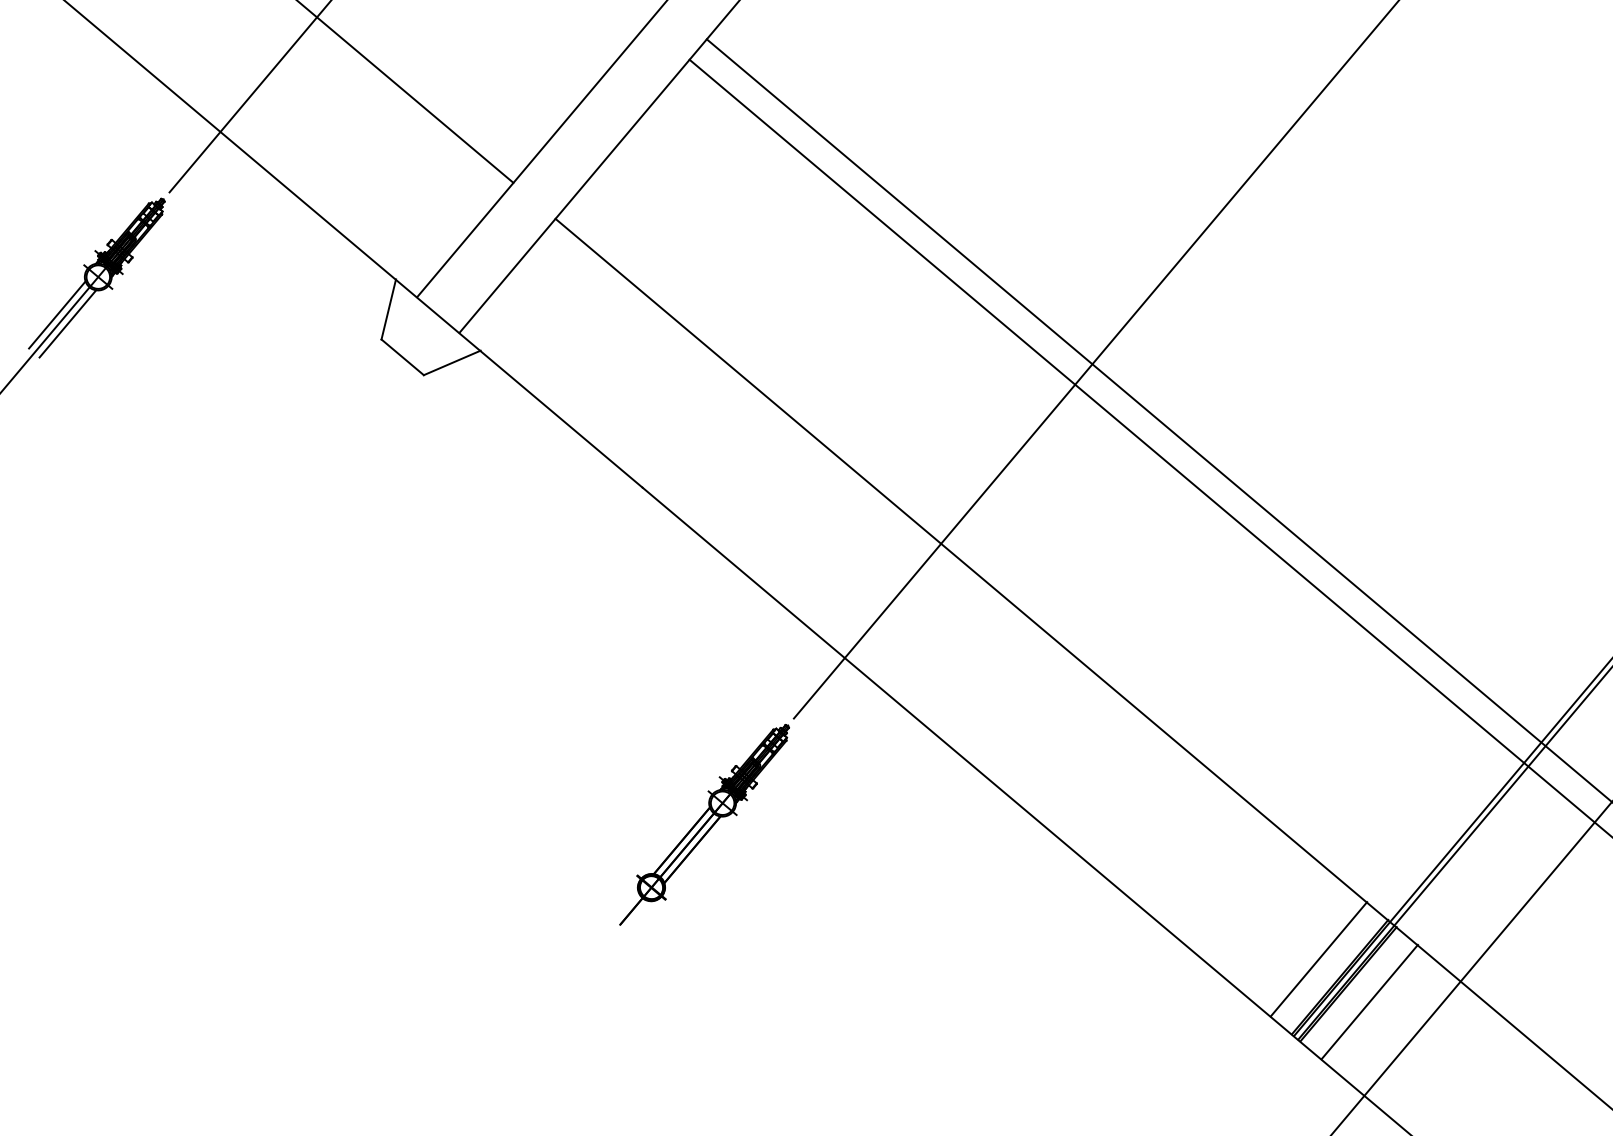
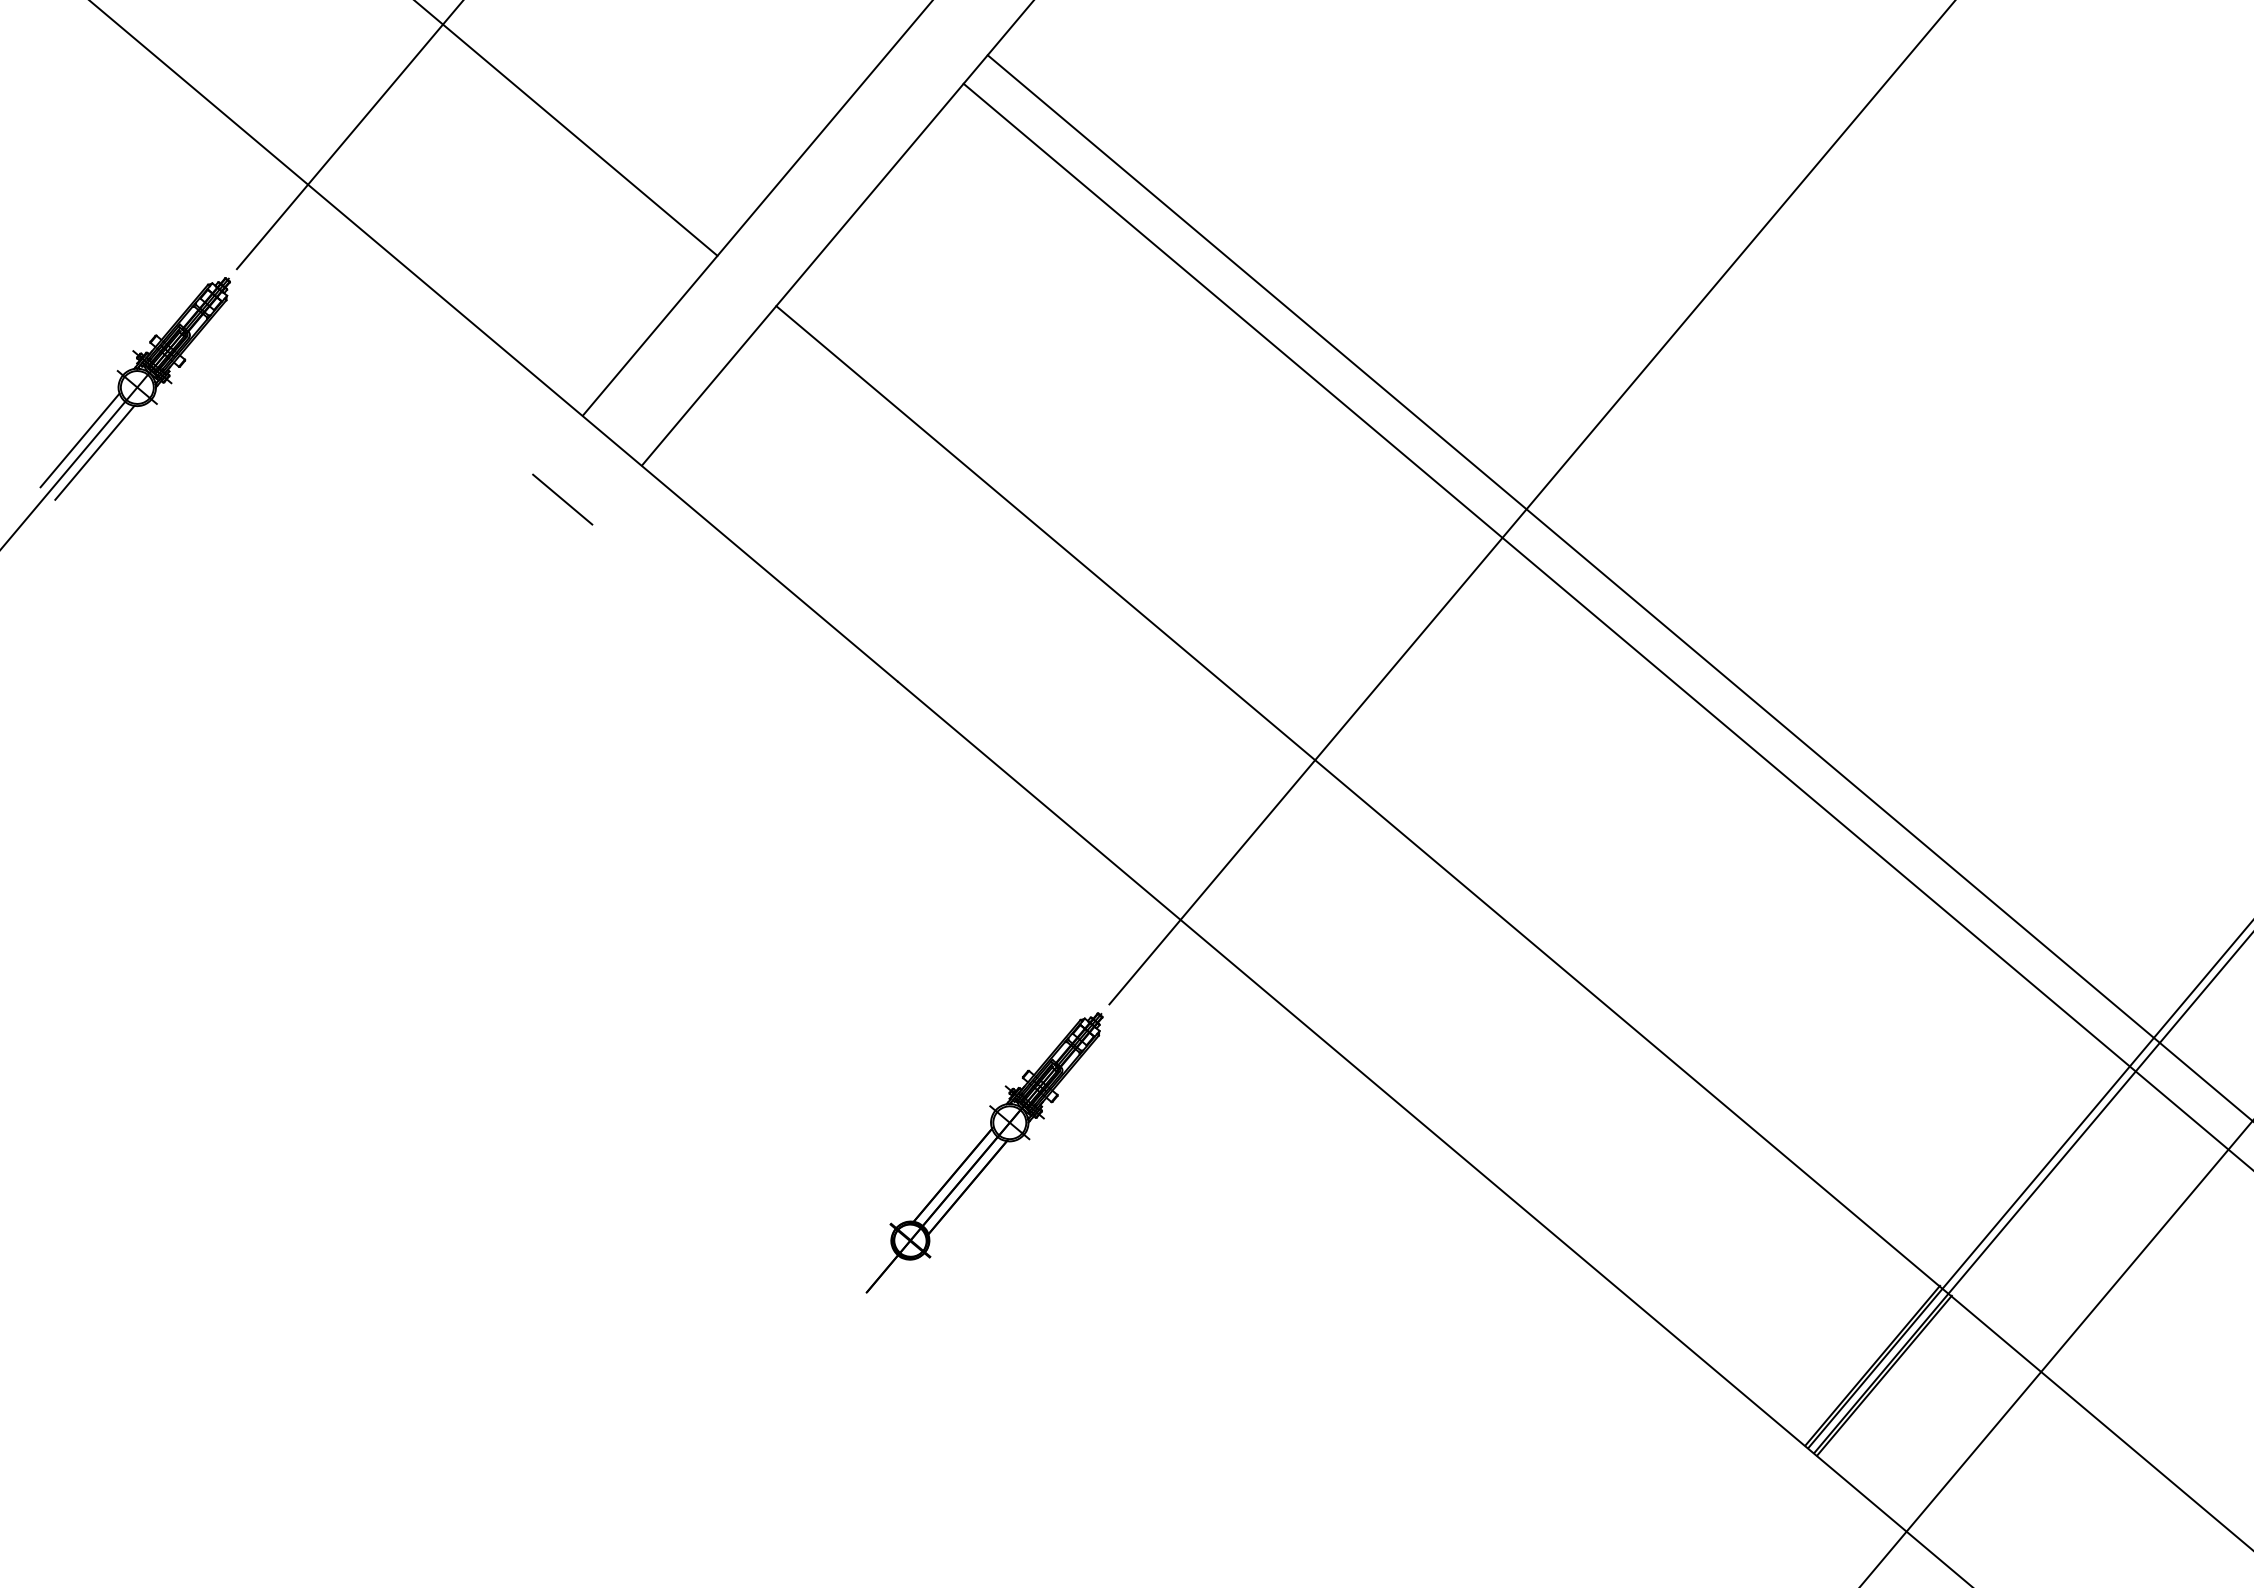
line: (388, 309) -> (543, 432), removed
line: (451, 362) -> (631, 507), removed
line: (1318, 959) -> (1842, 1340), removed
line: (1369, 1002) -> (1913, 1400), removed

